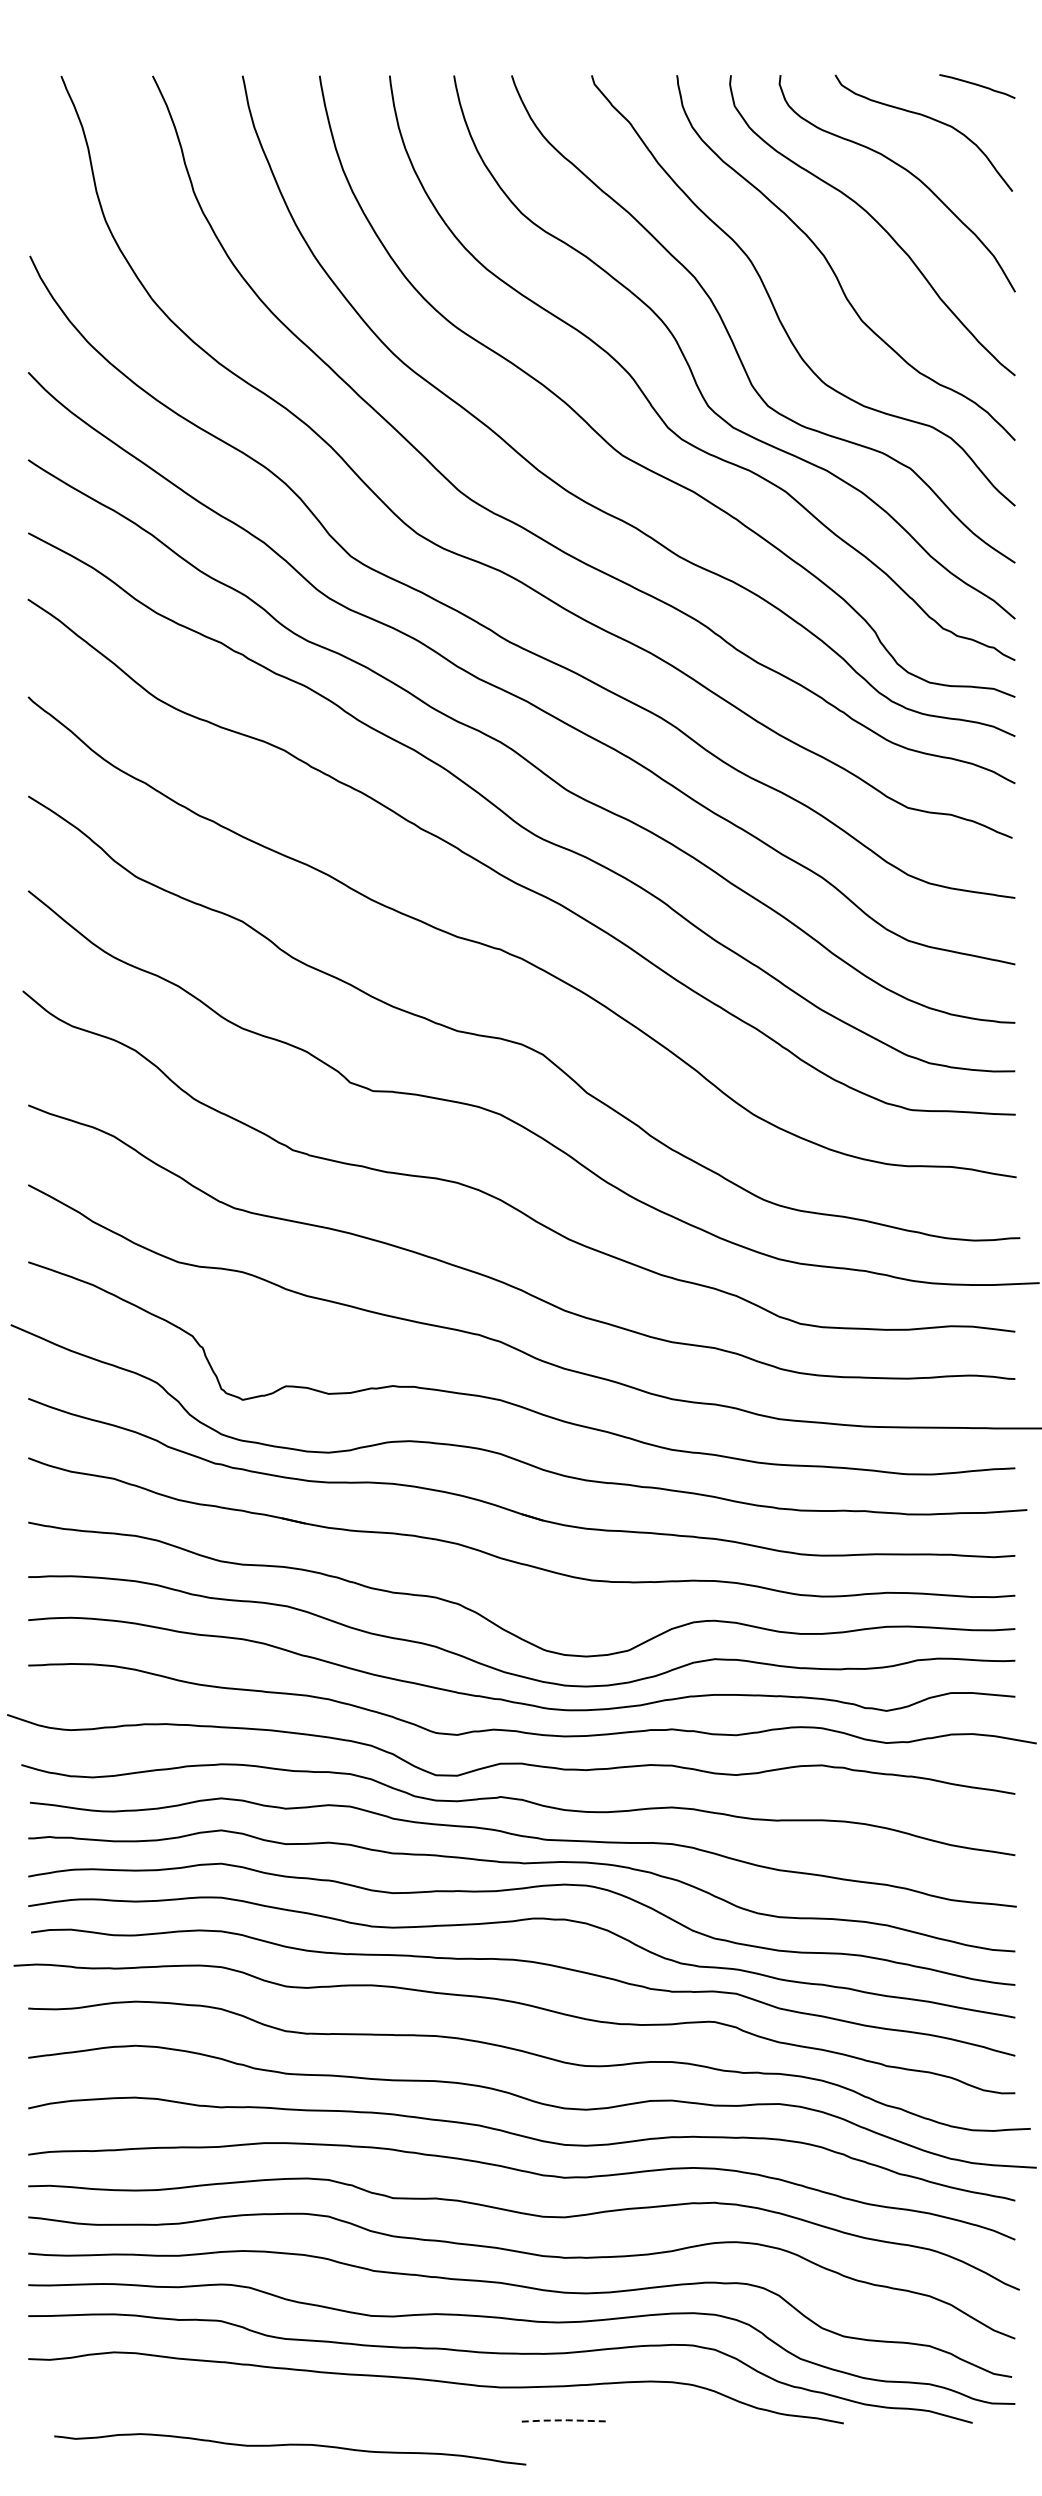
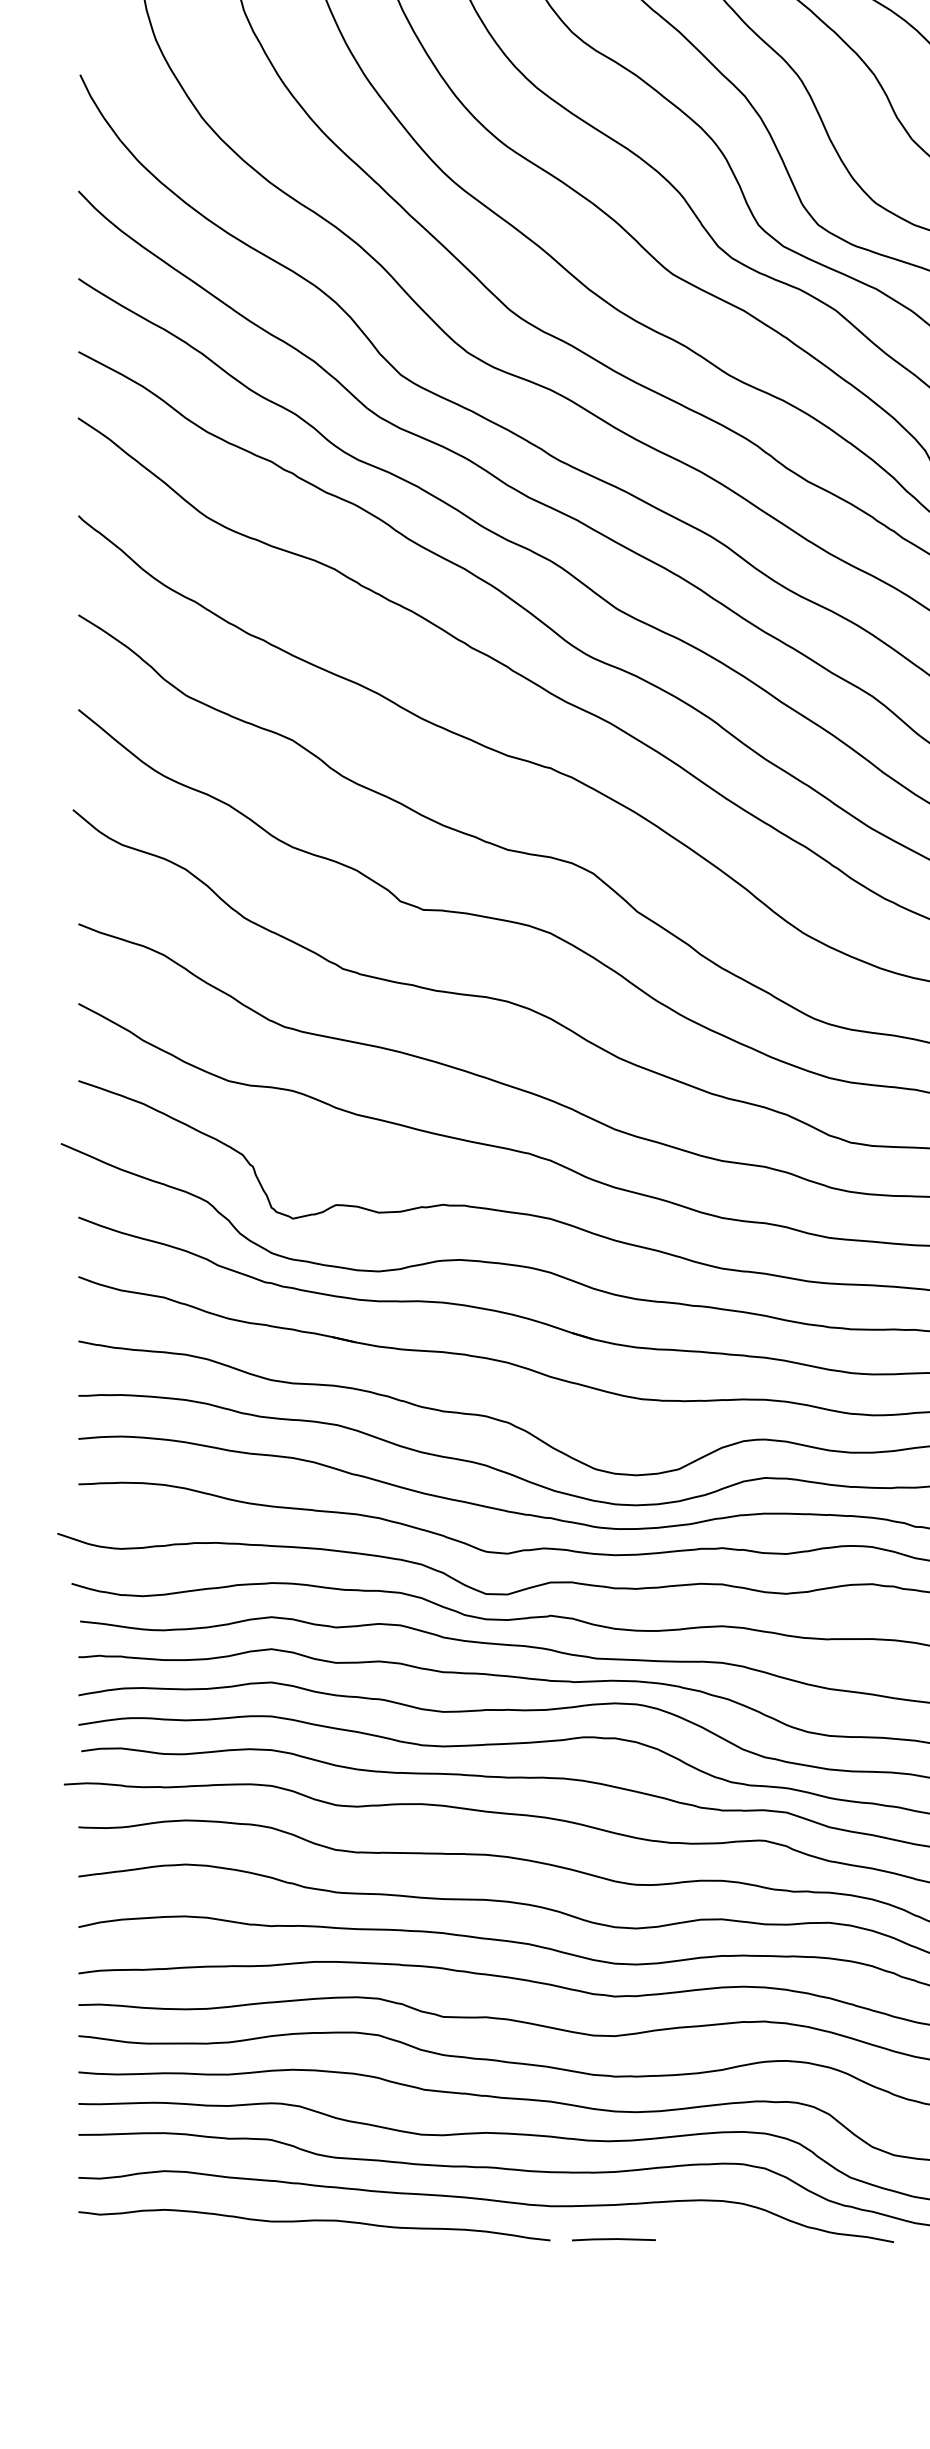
line: (562, 2420) -> (612, 2239), dashed -> solid
curve: (290, 2445) -> (314, 2221), moved

